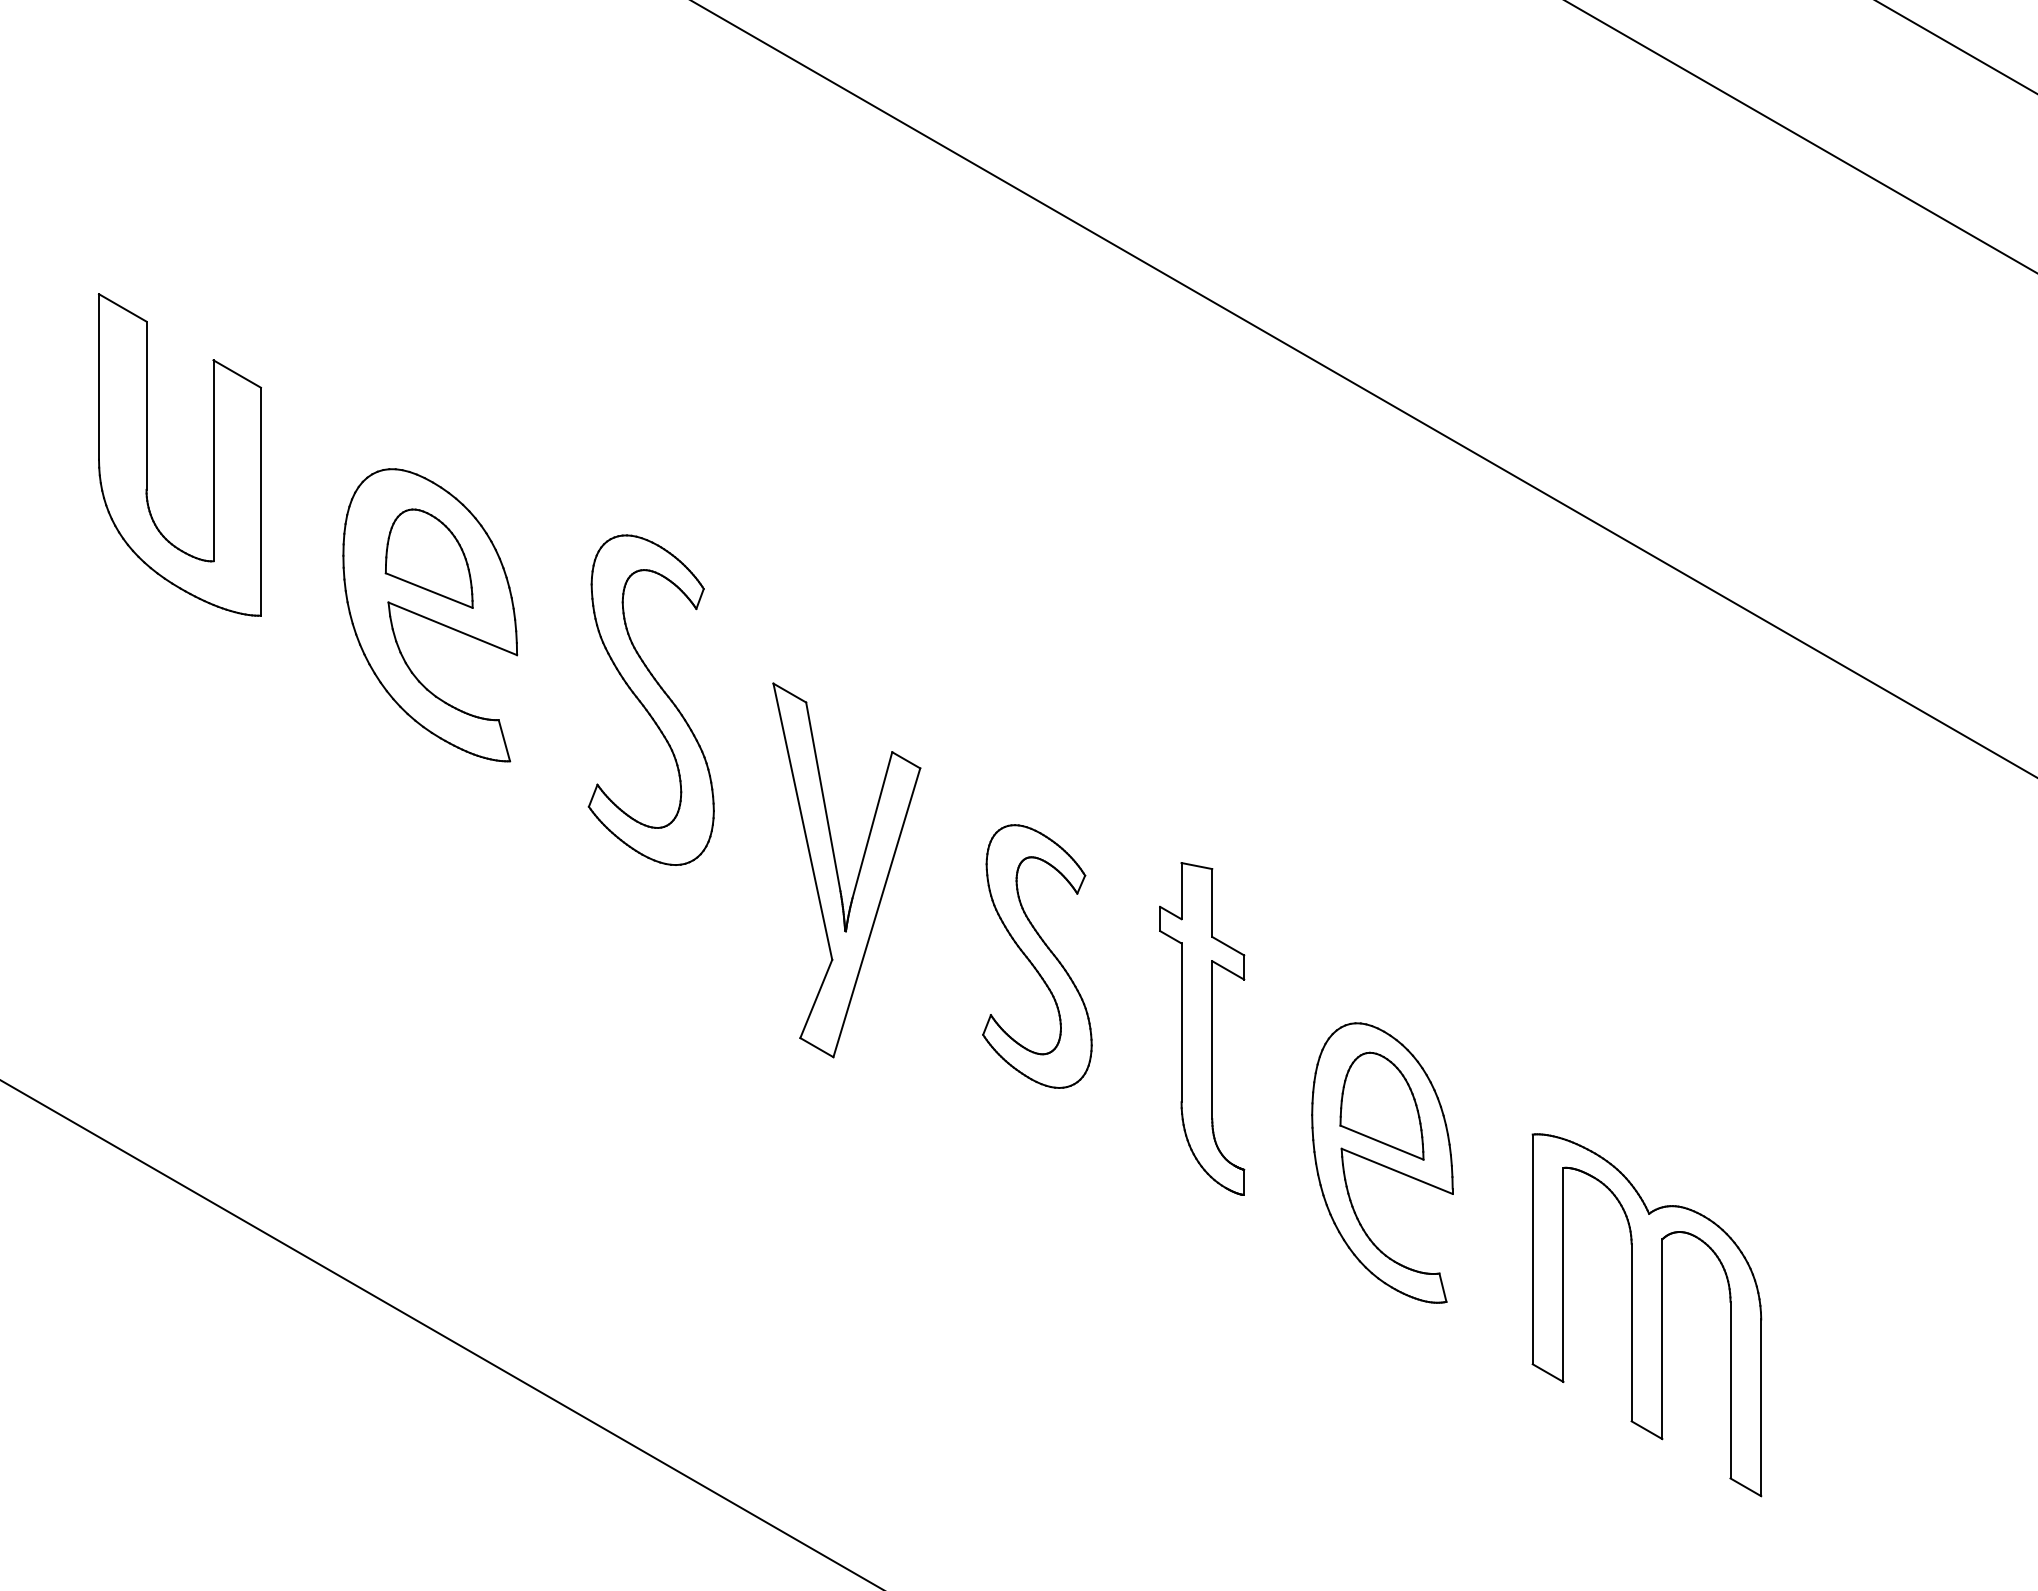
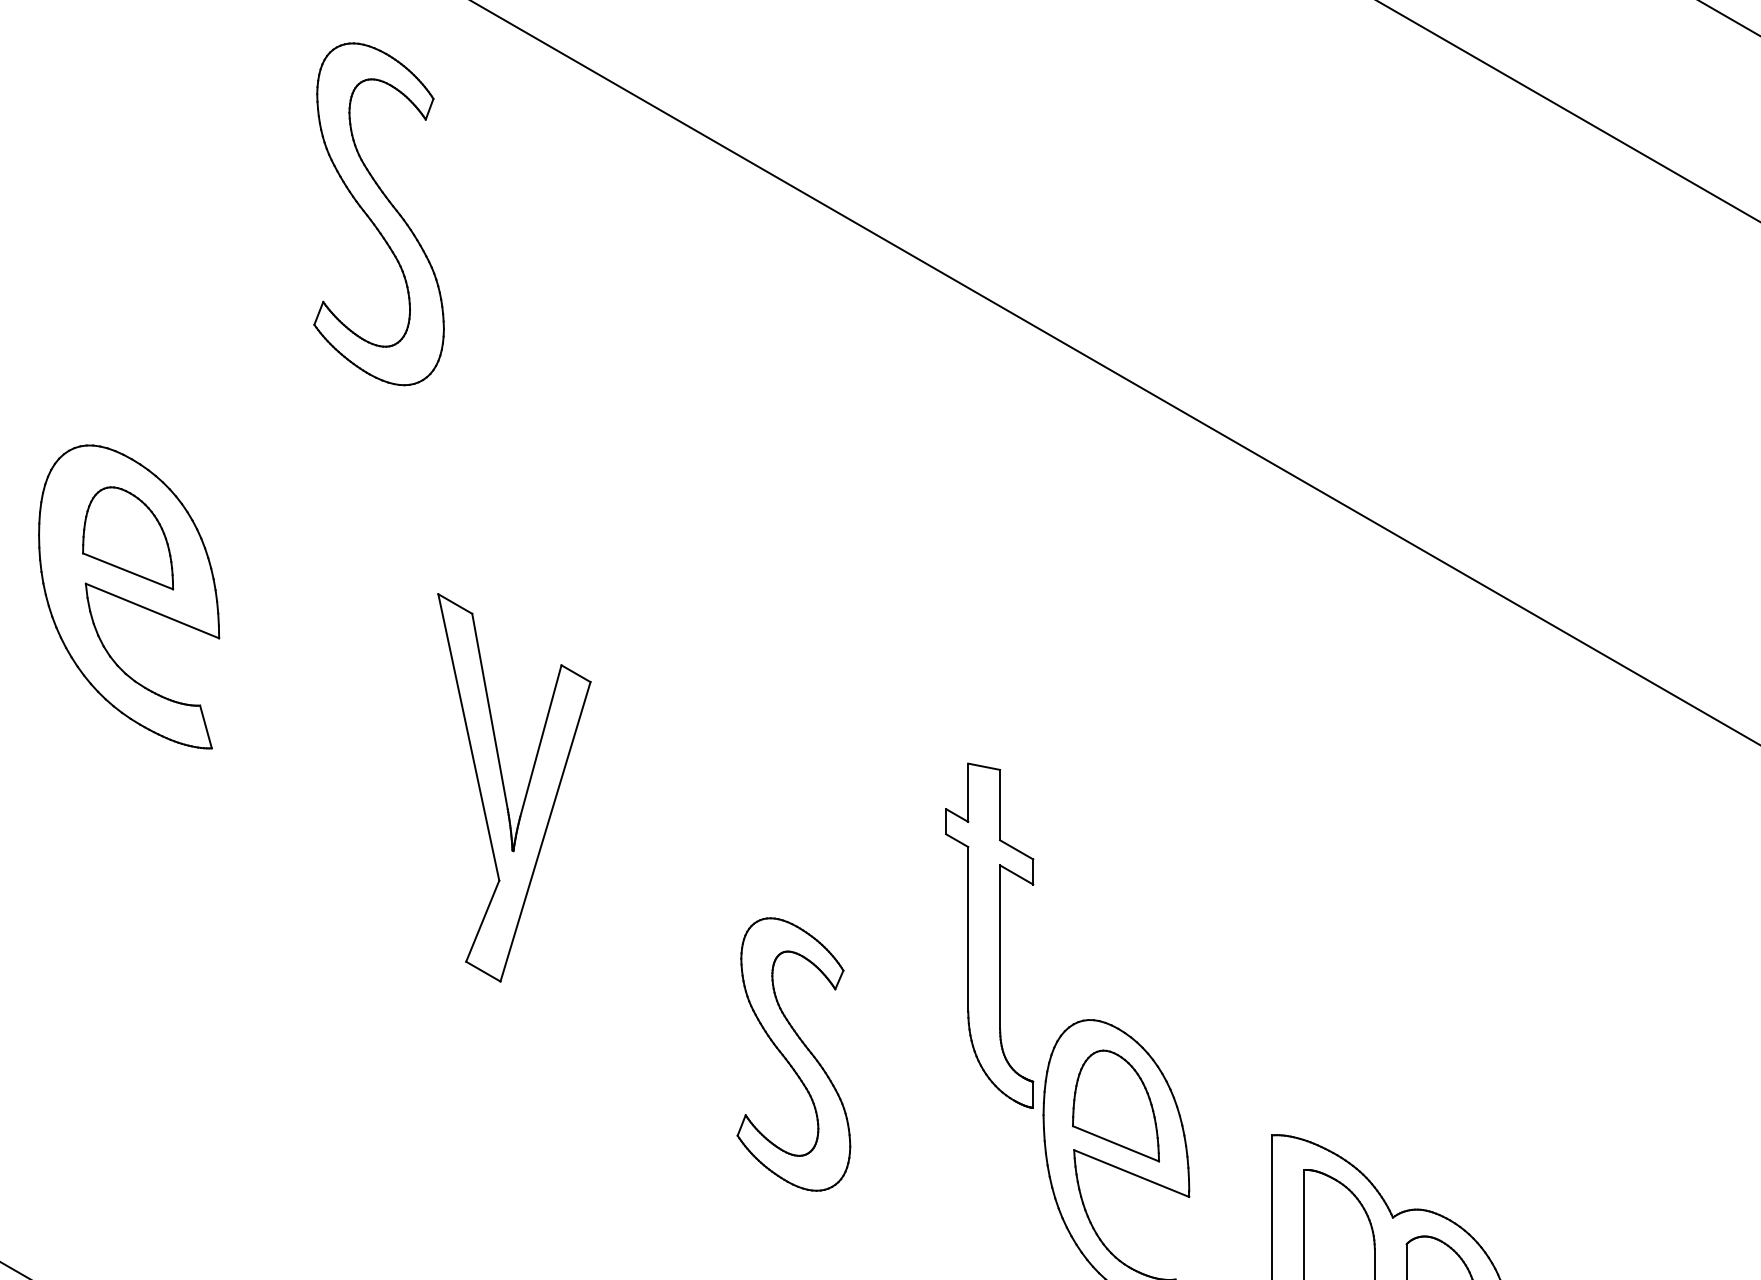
part: (650, 699) -> (378, 213), moved
part: (838, 873) -> (505, 791), moved
part: (1037, 956) -> (794, 1054), moved
part: (1202, 1028) -> (989, 935), moved

